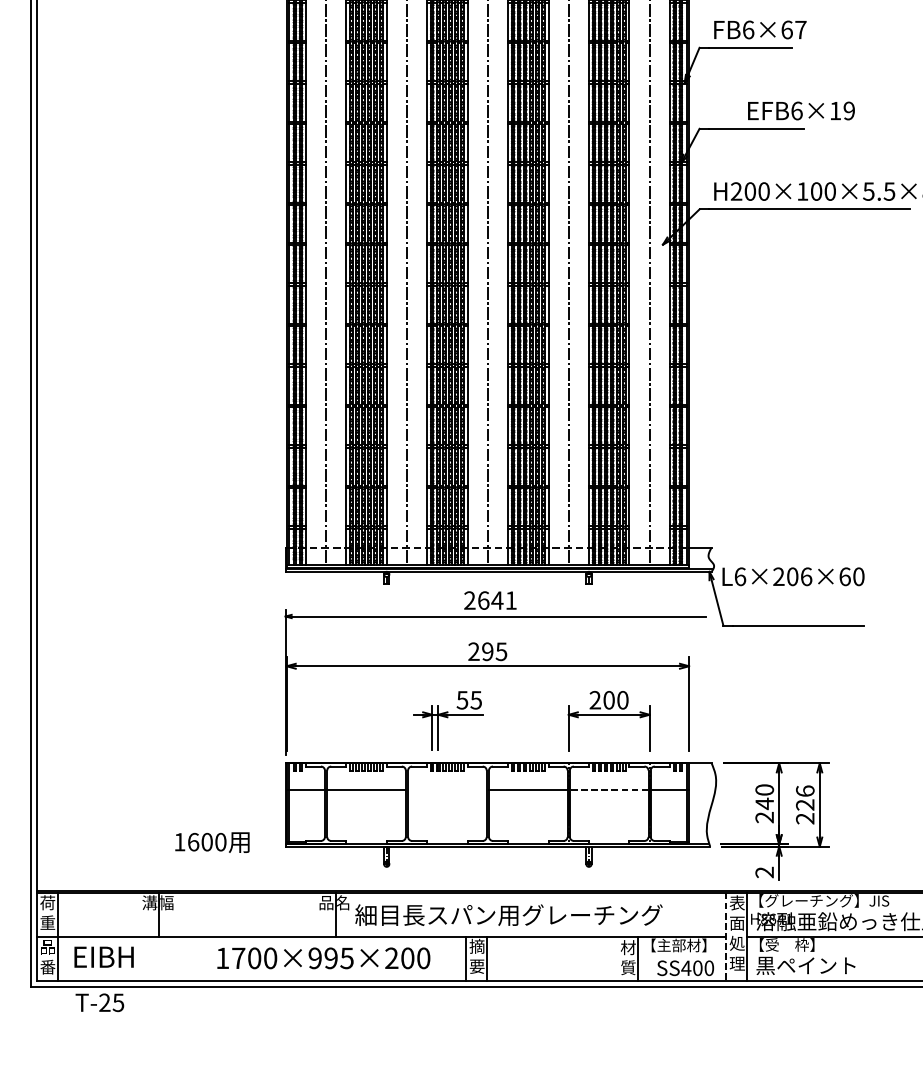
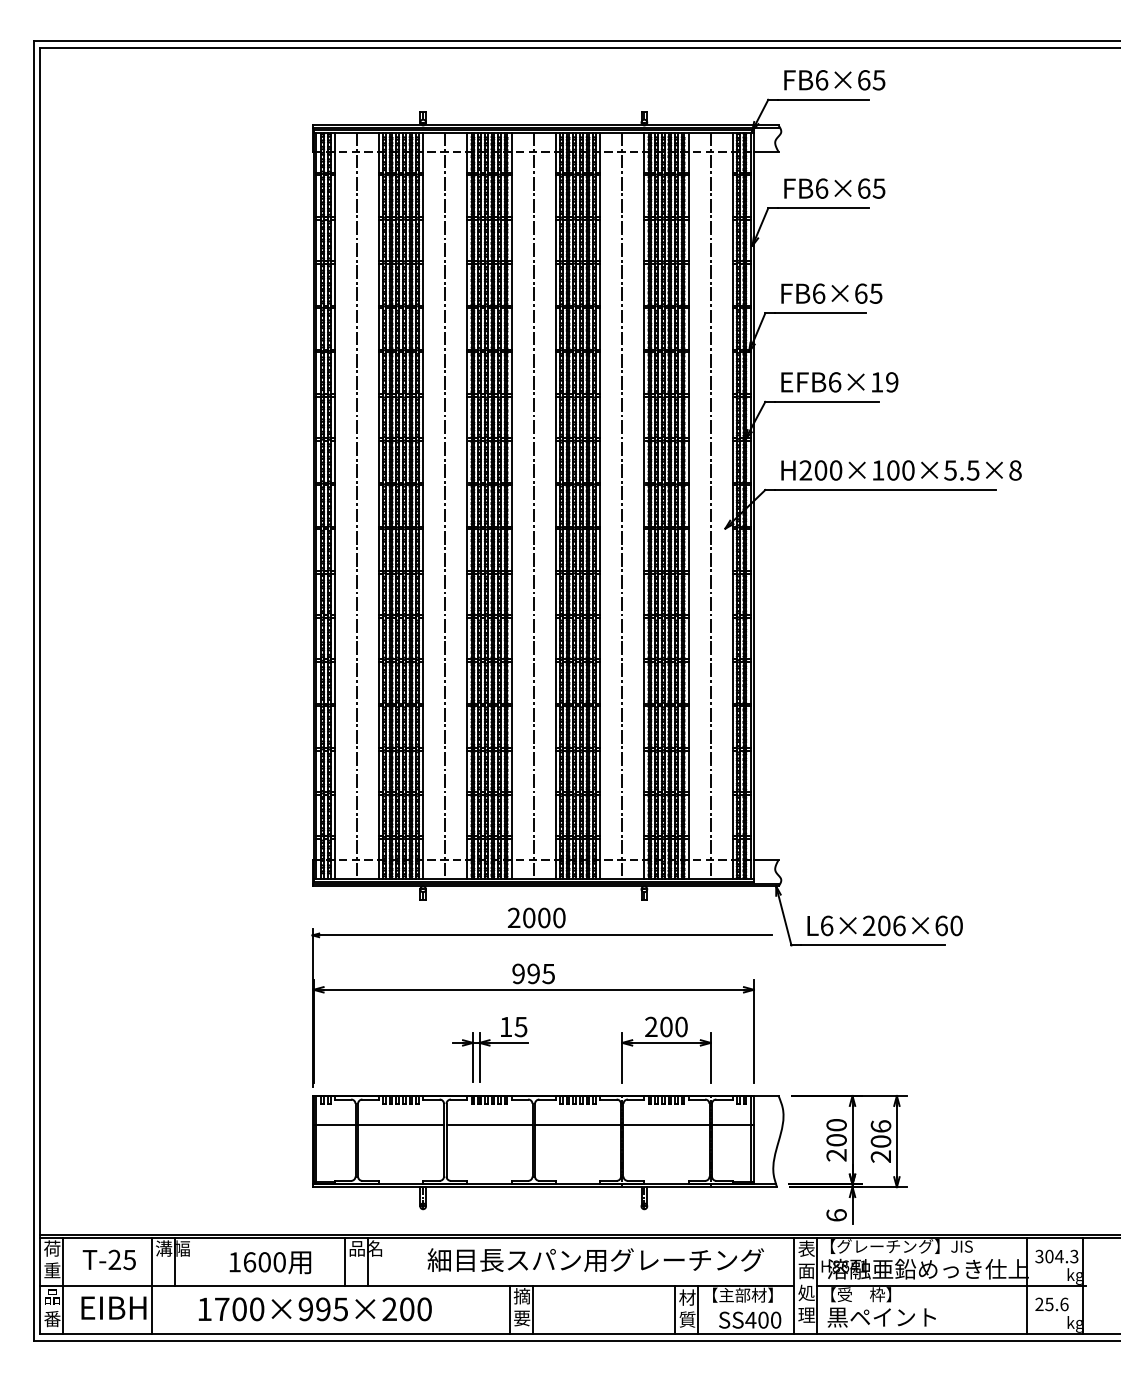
text: (800, 29) -> (875, 293), FB6×67 -> FB6×65
text: (801, 111) -> (839, 382), moved
text: (792, 576) -> (884, 925), moved
text: (497, 600) -> (544, 917), 2641 -> 2000
text: (473, 652) -> (518, 974), 295 -> 995
text: (462, 700) -> (505, 1027), 55 -> 15
line: (447, 789) -> (489, 1124), added
line: (609, 789) -> (666, 1124), dashed -> solid
text: (764, 804) -> (836, 1140), 240 -> 200
text: (805, 804) -> (881, 1141), 226 -> 206
text: (212, 842) -> (270, 1262), moved
text: (764, 872) -> (836, 1215), 2 -> 6
text: (508, 914) -> (595, 1259), moved
line: (314, 915) -> (344, 1262), added
line: (138, 936) -> (151, 1285), added
line: (725, 937) -> (793, 1286), dashed -> solid
text: (323, 958) -> (314, 1309), moved
line: (617, 958) -> (675, 1309), added
text: (99, 1002) -> (108, 1259), moved

